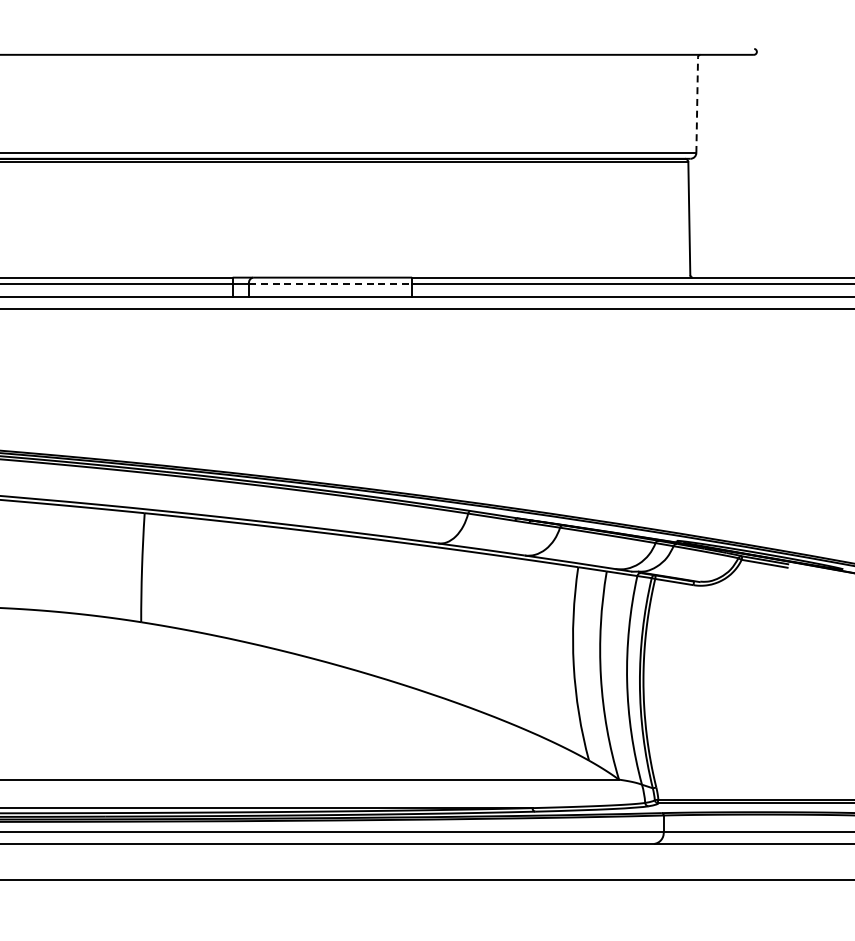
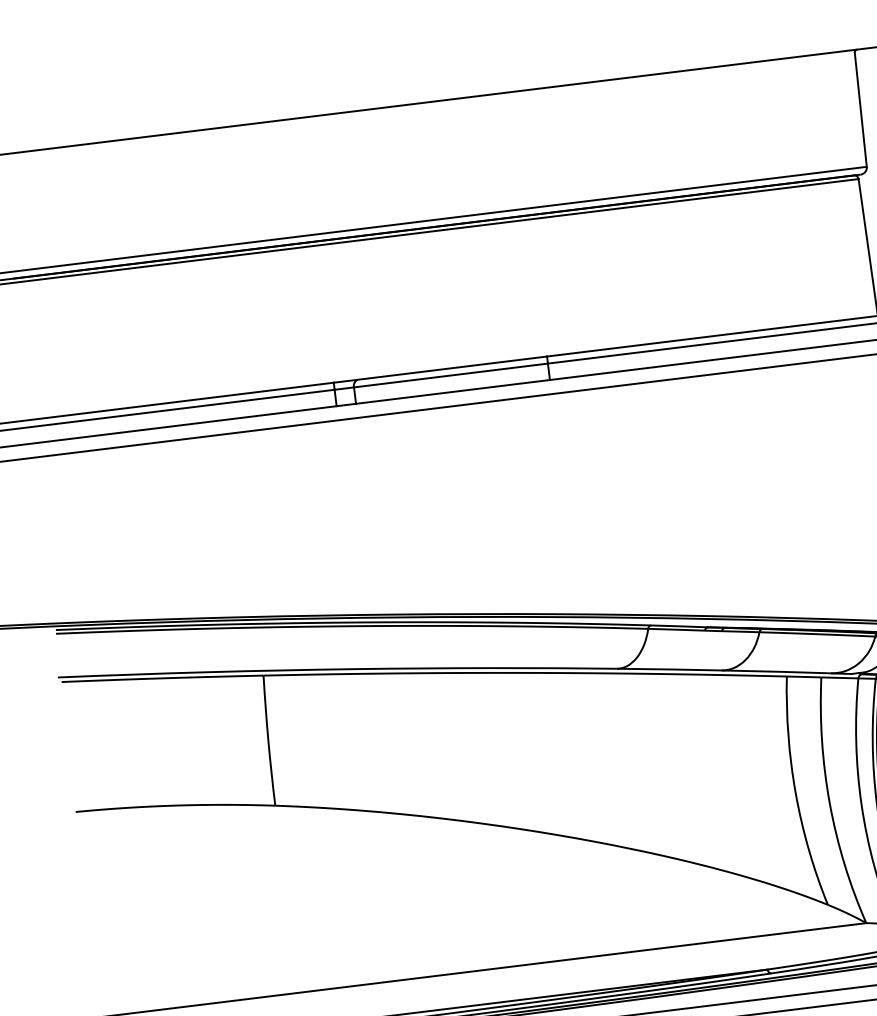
line: (697, 105) -> (861, 110), dashed -> solid
line: (330, 283) -> (450, 375), dashed -> solid

